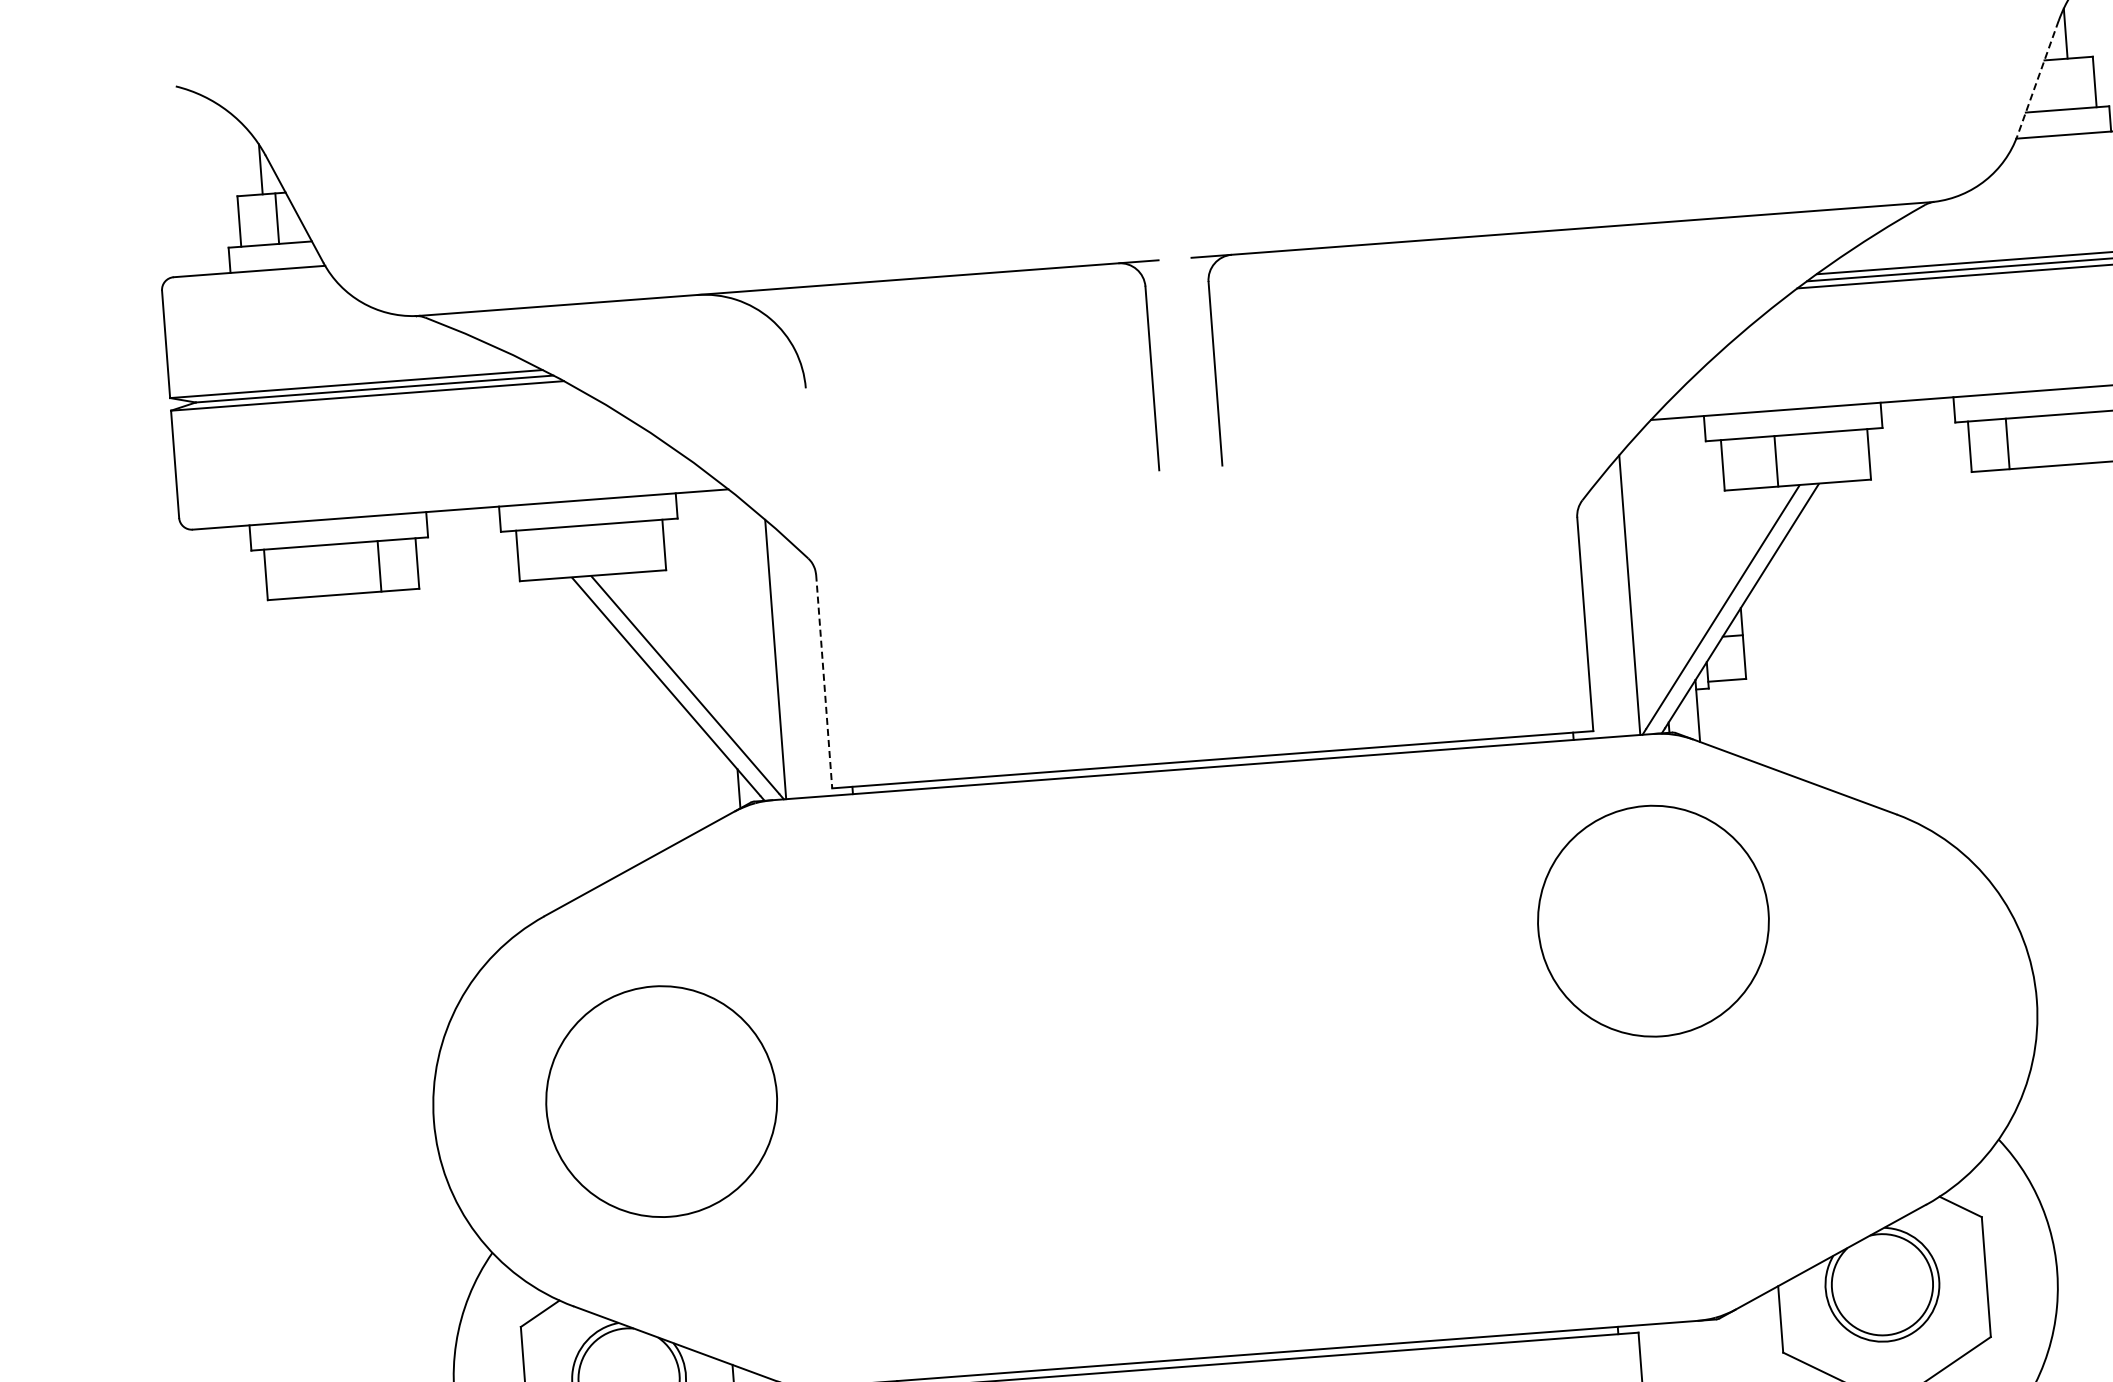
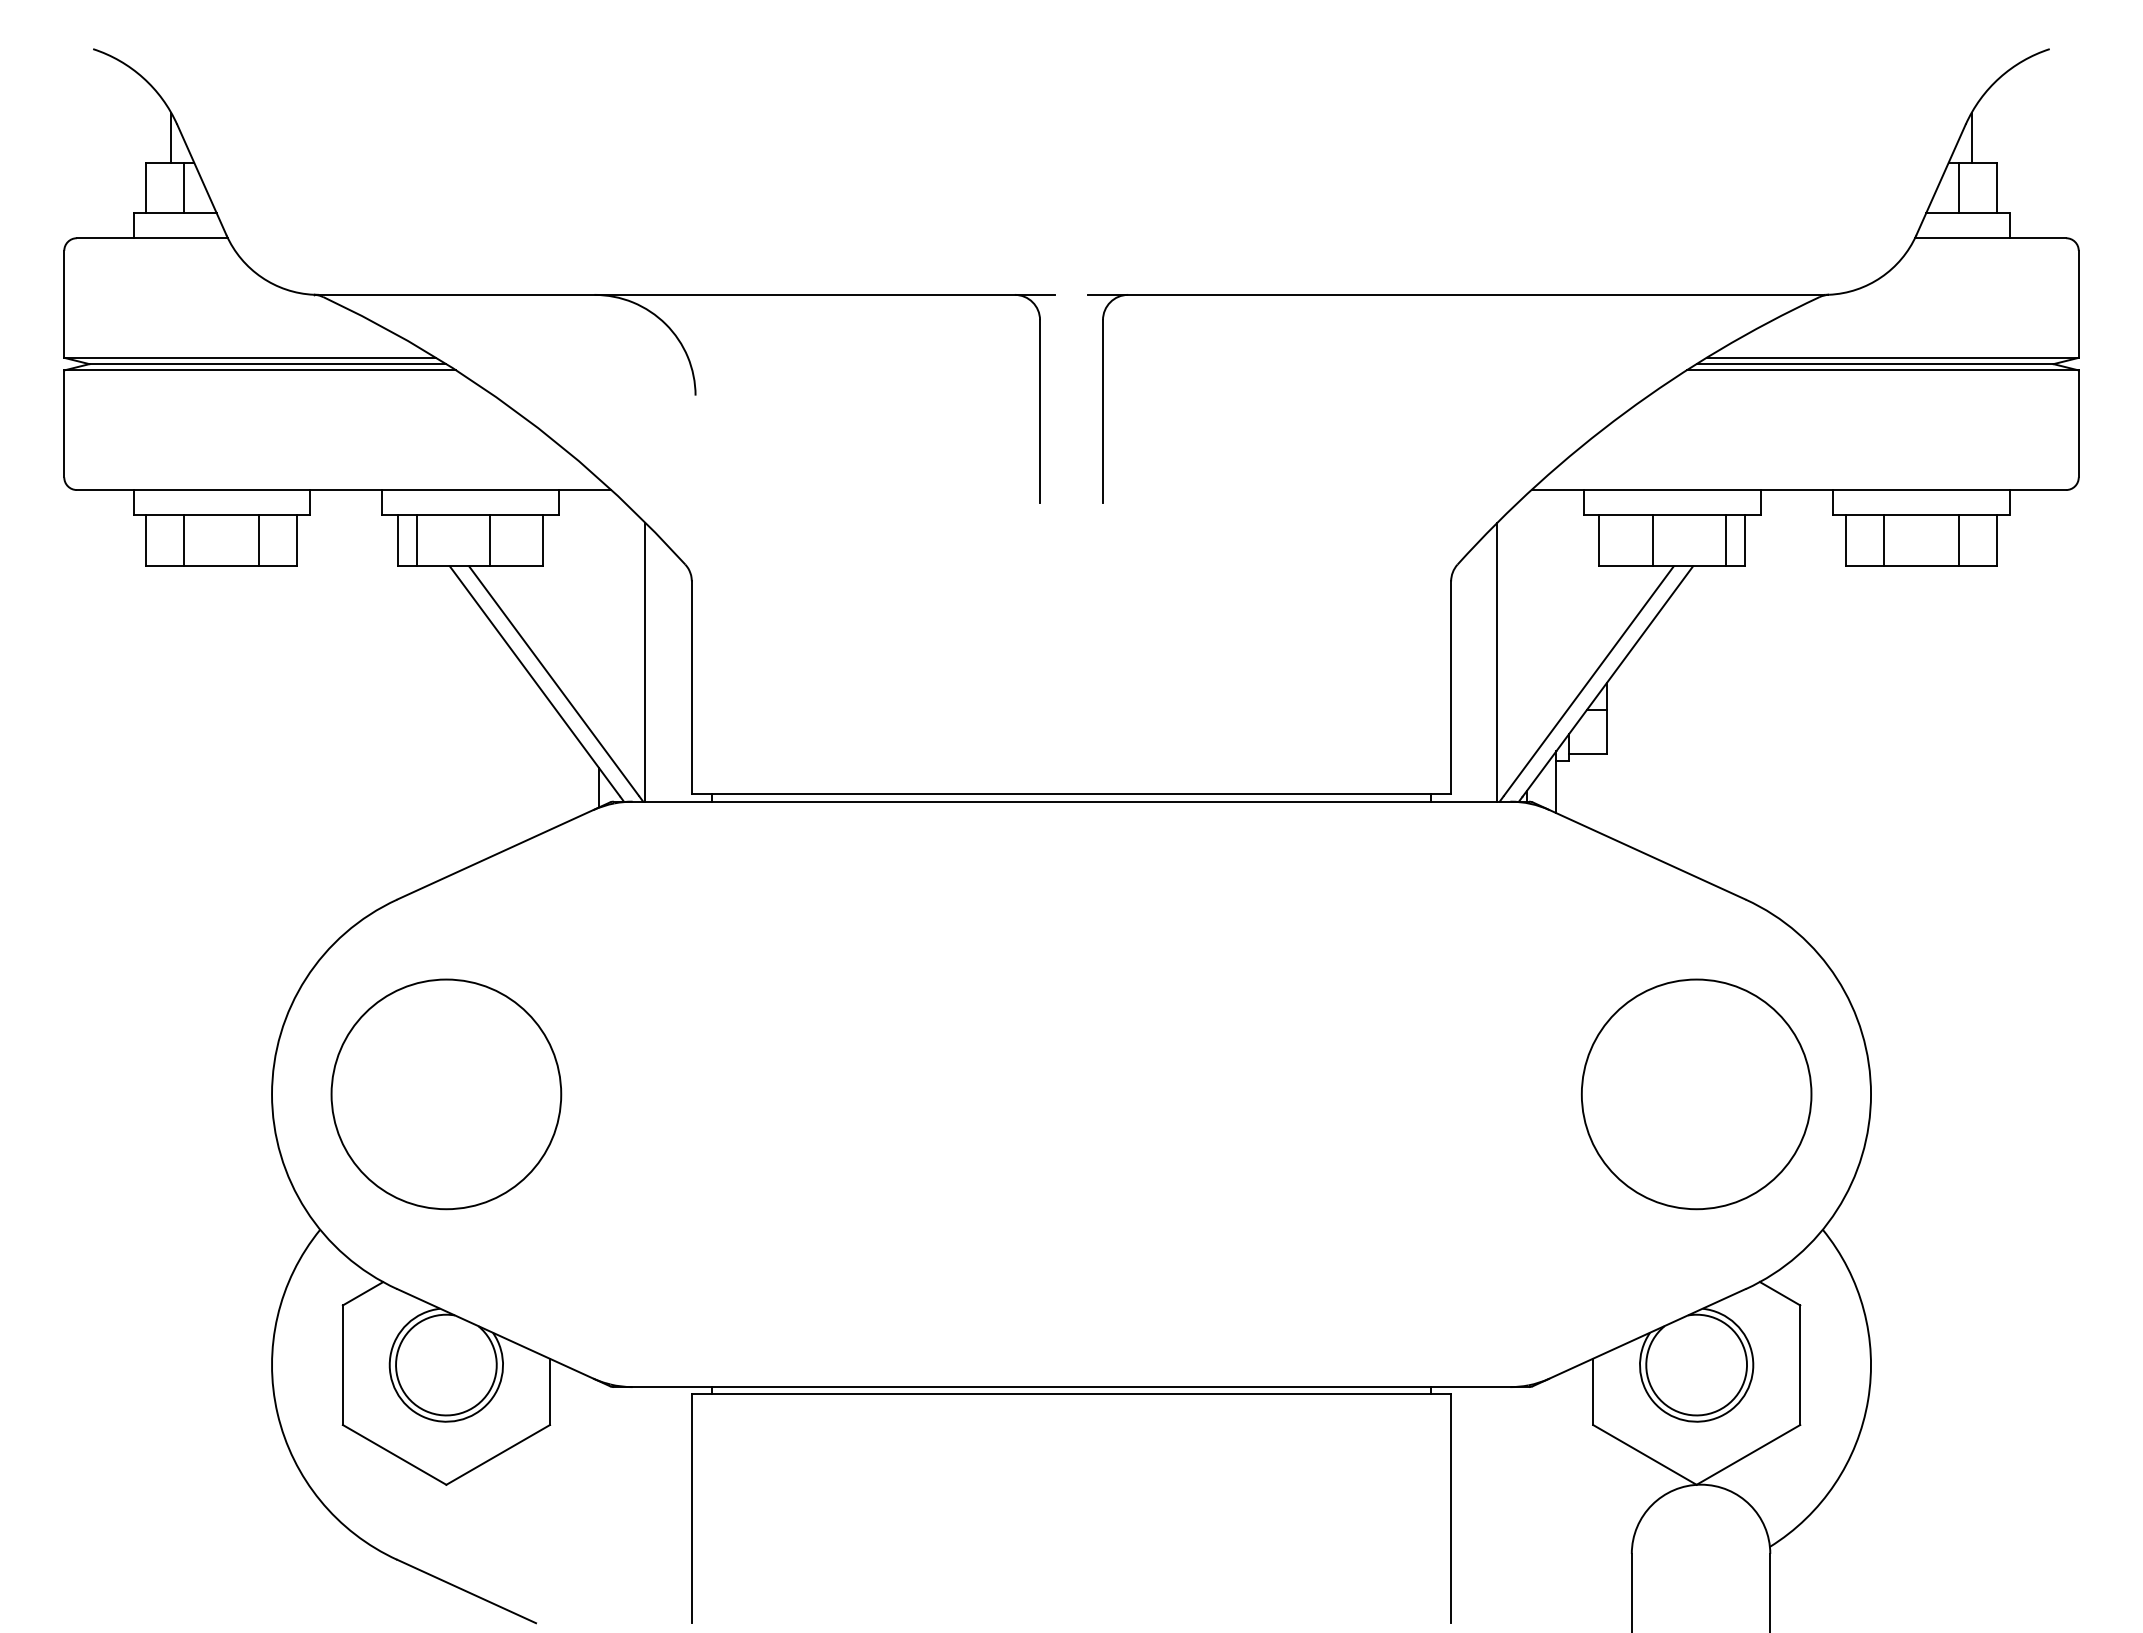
line: (2038, 77) -> (1941, 179), dashed -> solid
line: (2057, 84) -> (1959, 187), added
line: (2083, 438) -> (1959, 540), added
line: (1849, 455) -> (1725, 540), added
line: (611, 549) -> (490, 540), added
line: (537, 554) -> (417, 540), added
line: (303, 572) -> (183, 540), added
line: (823, 681) -> (691, 687), dashed -> solid
circle: (1653, 921) -> (1696, 1094), moved
circle: (661, 1101) -> (446, 1094), moved

